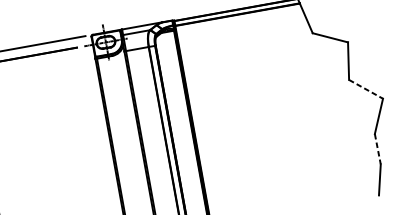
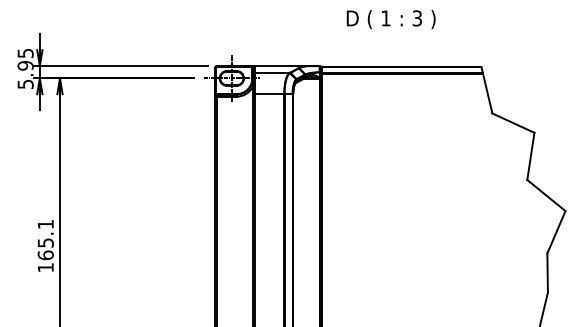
line: (366, 89) -> (546, 195), dashed -> solid
line: (377, 149) -> (547, 273), dashed -> solid

